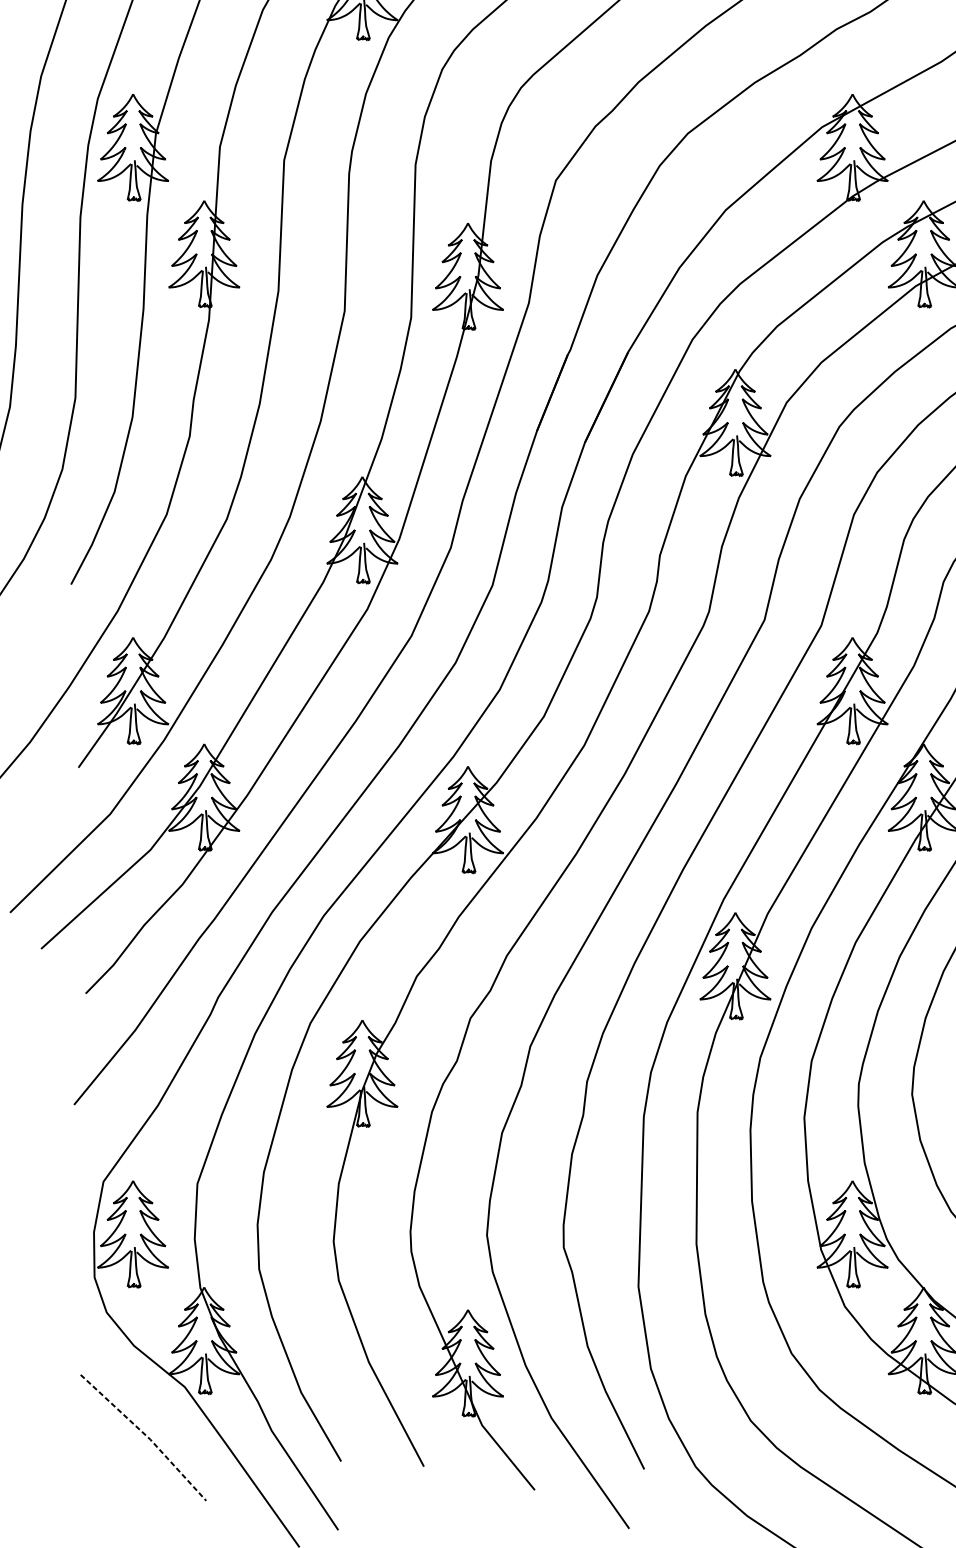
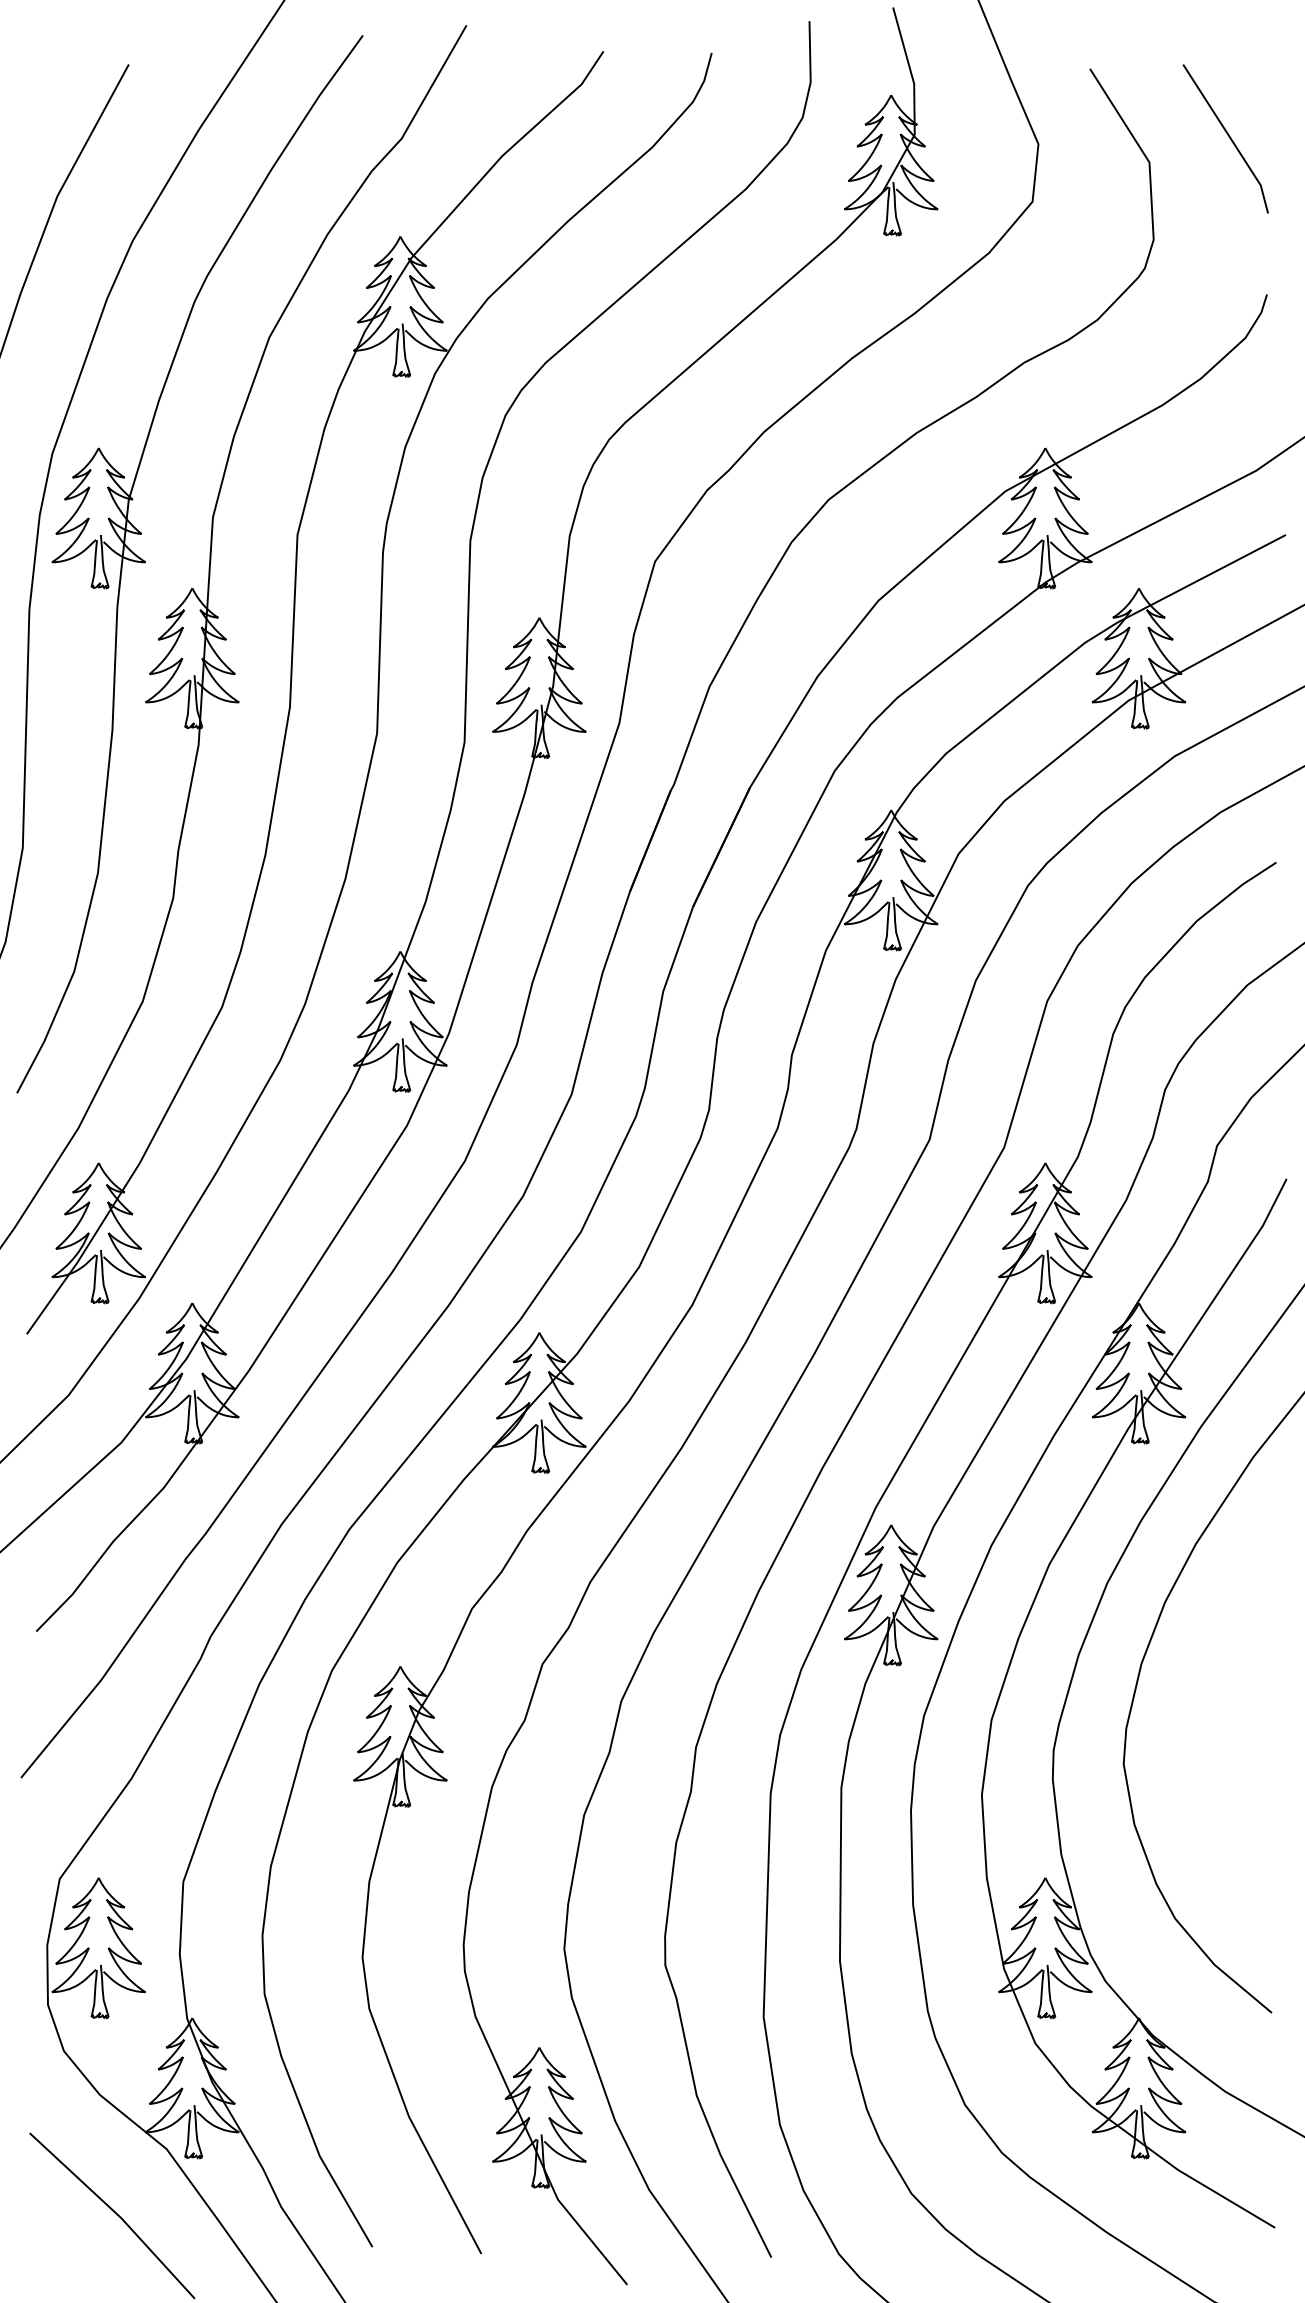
line: (146, 1435) -> (116, 2213), dashed -> solid

